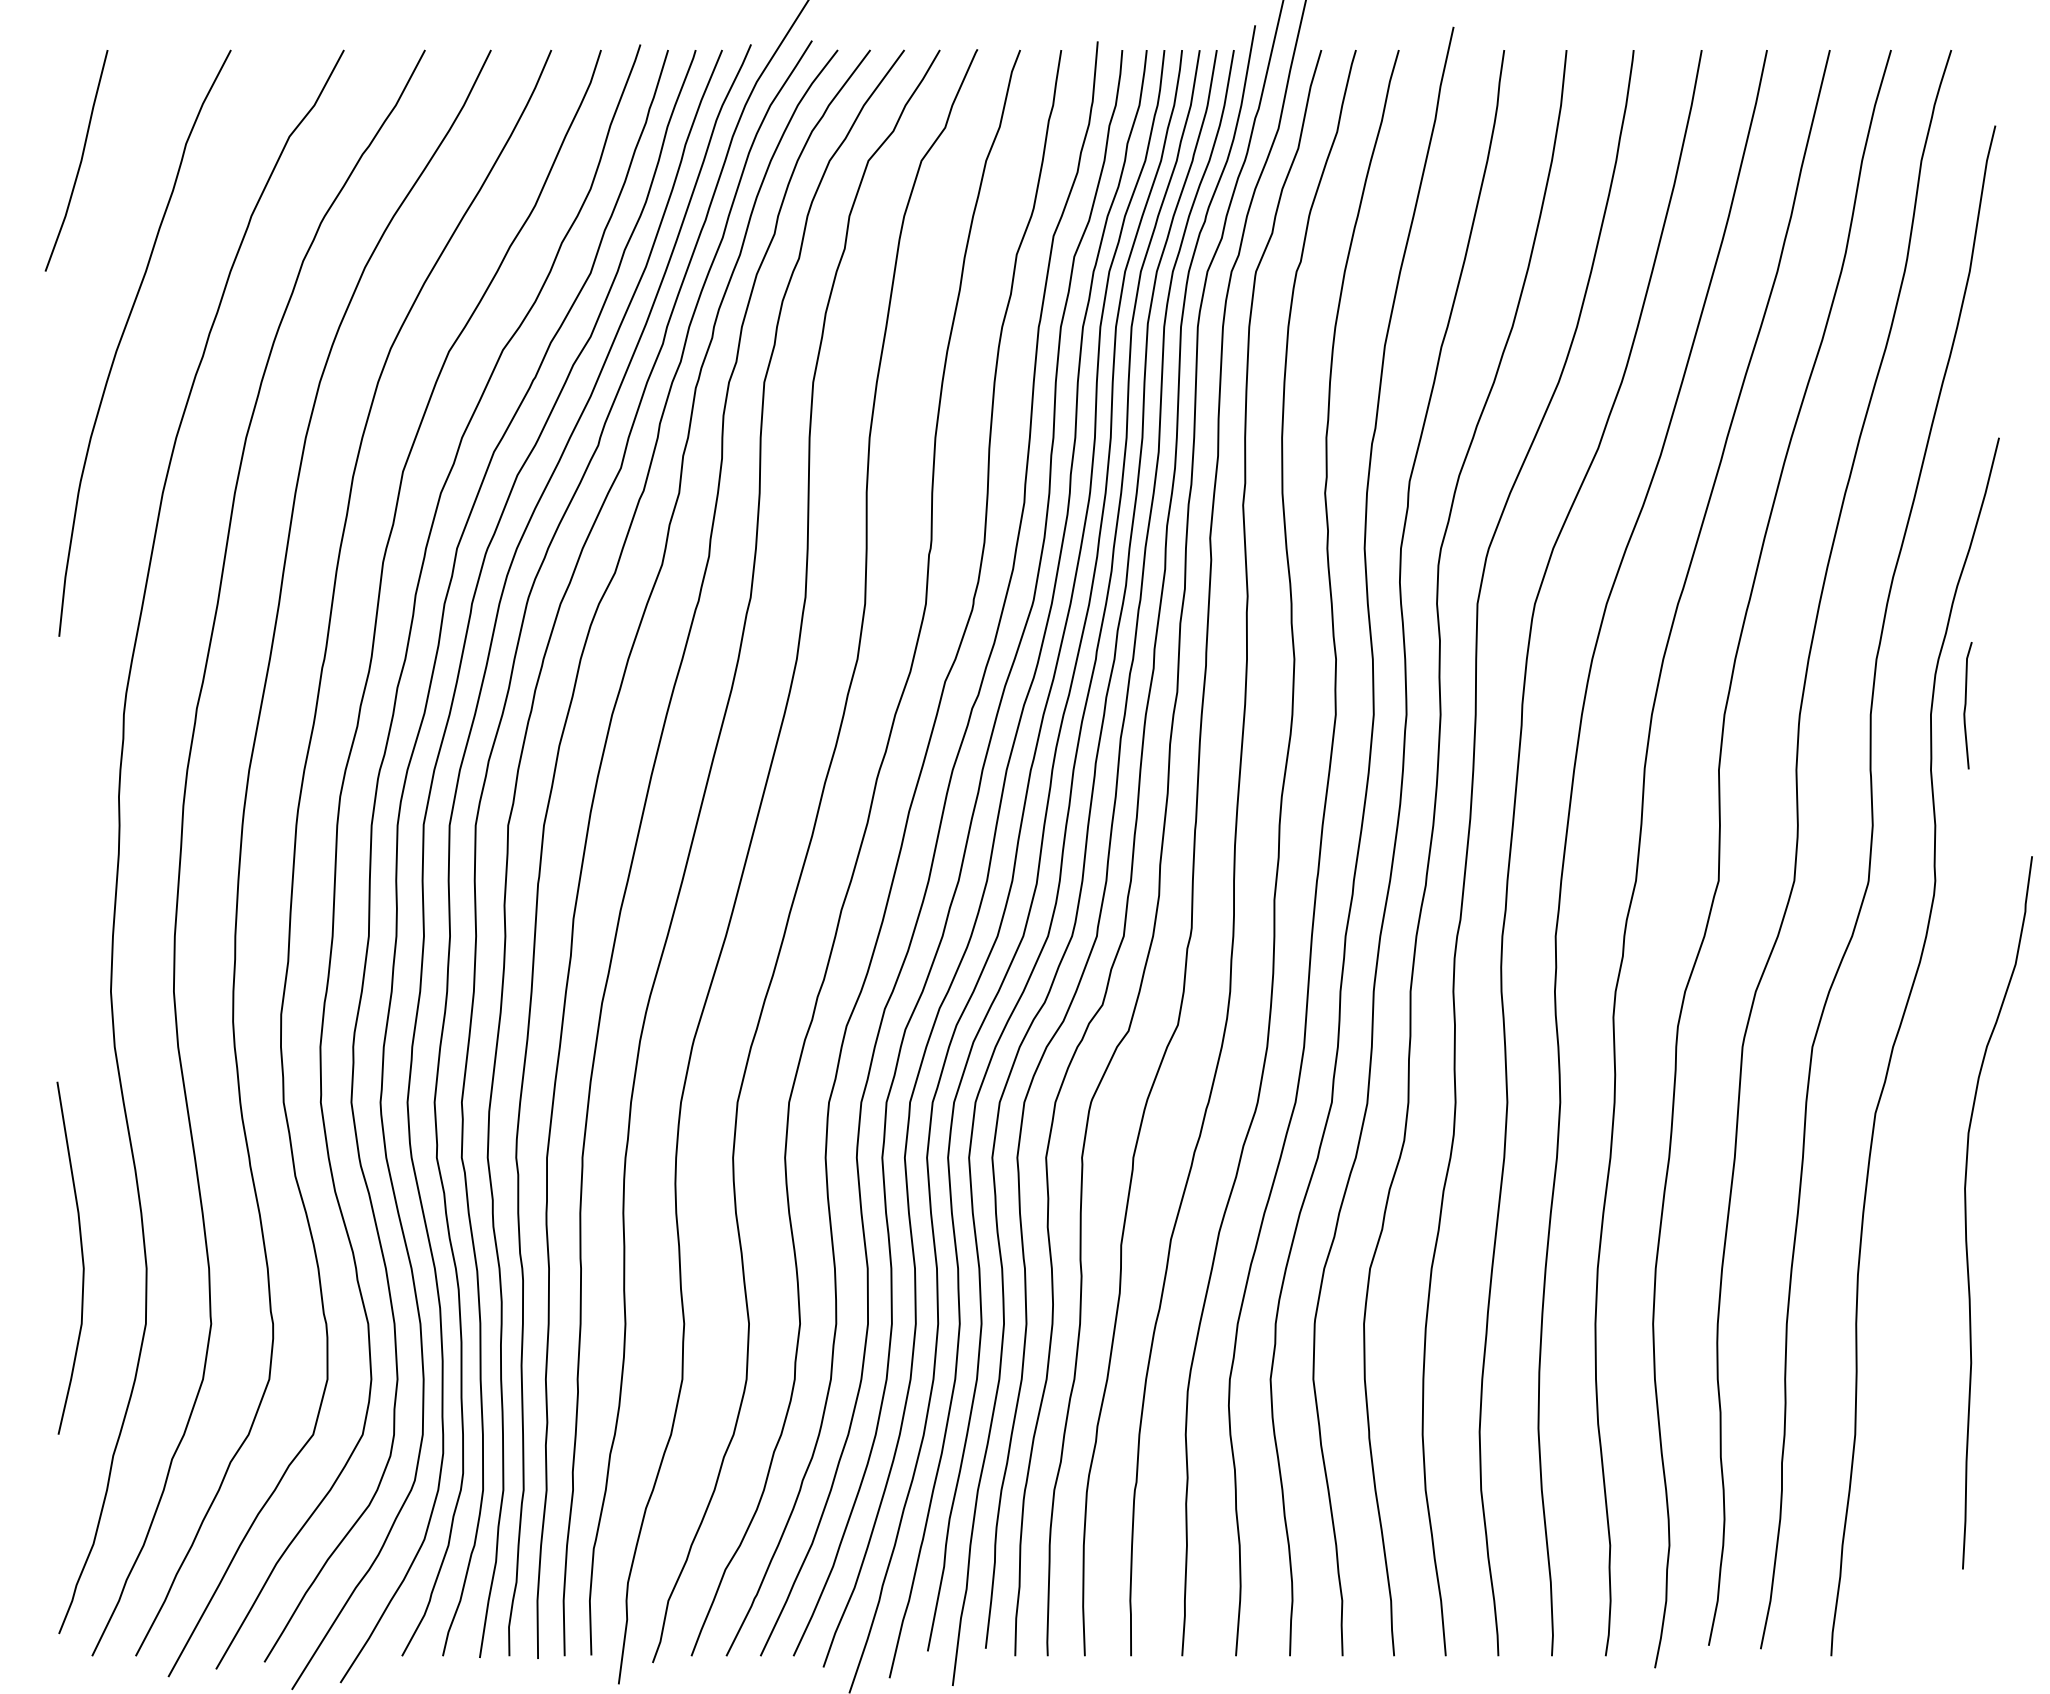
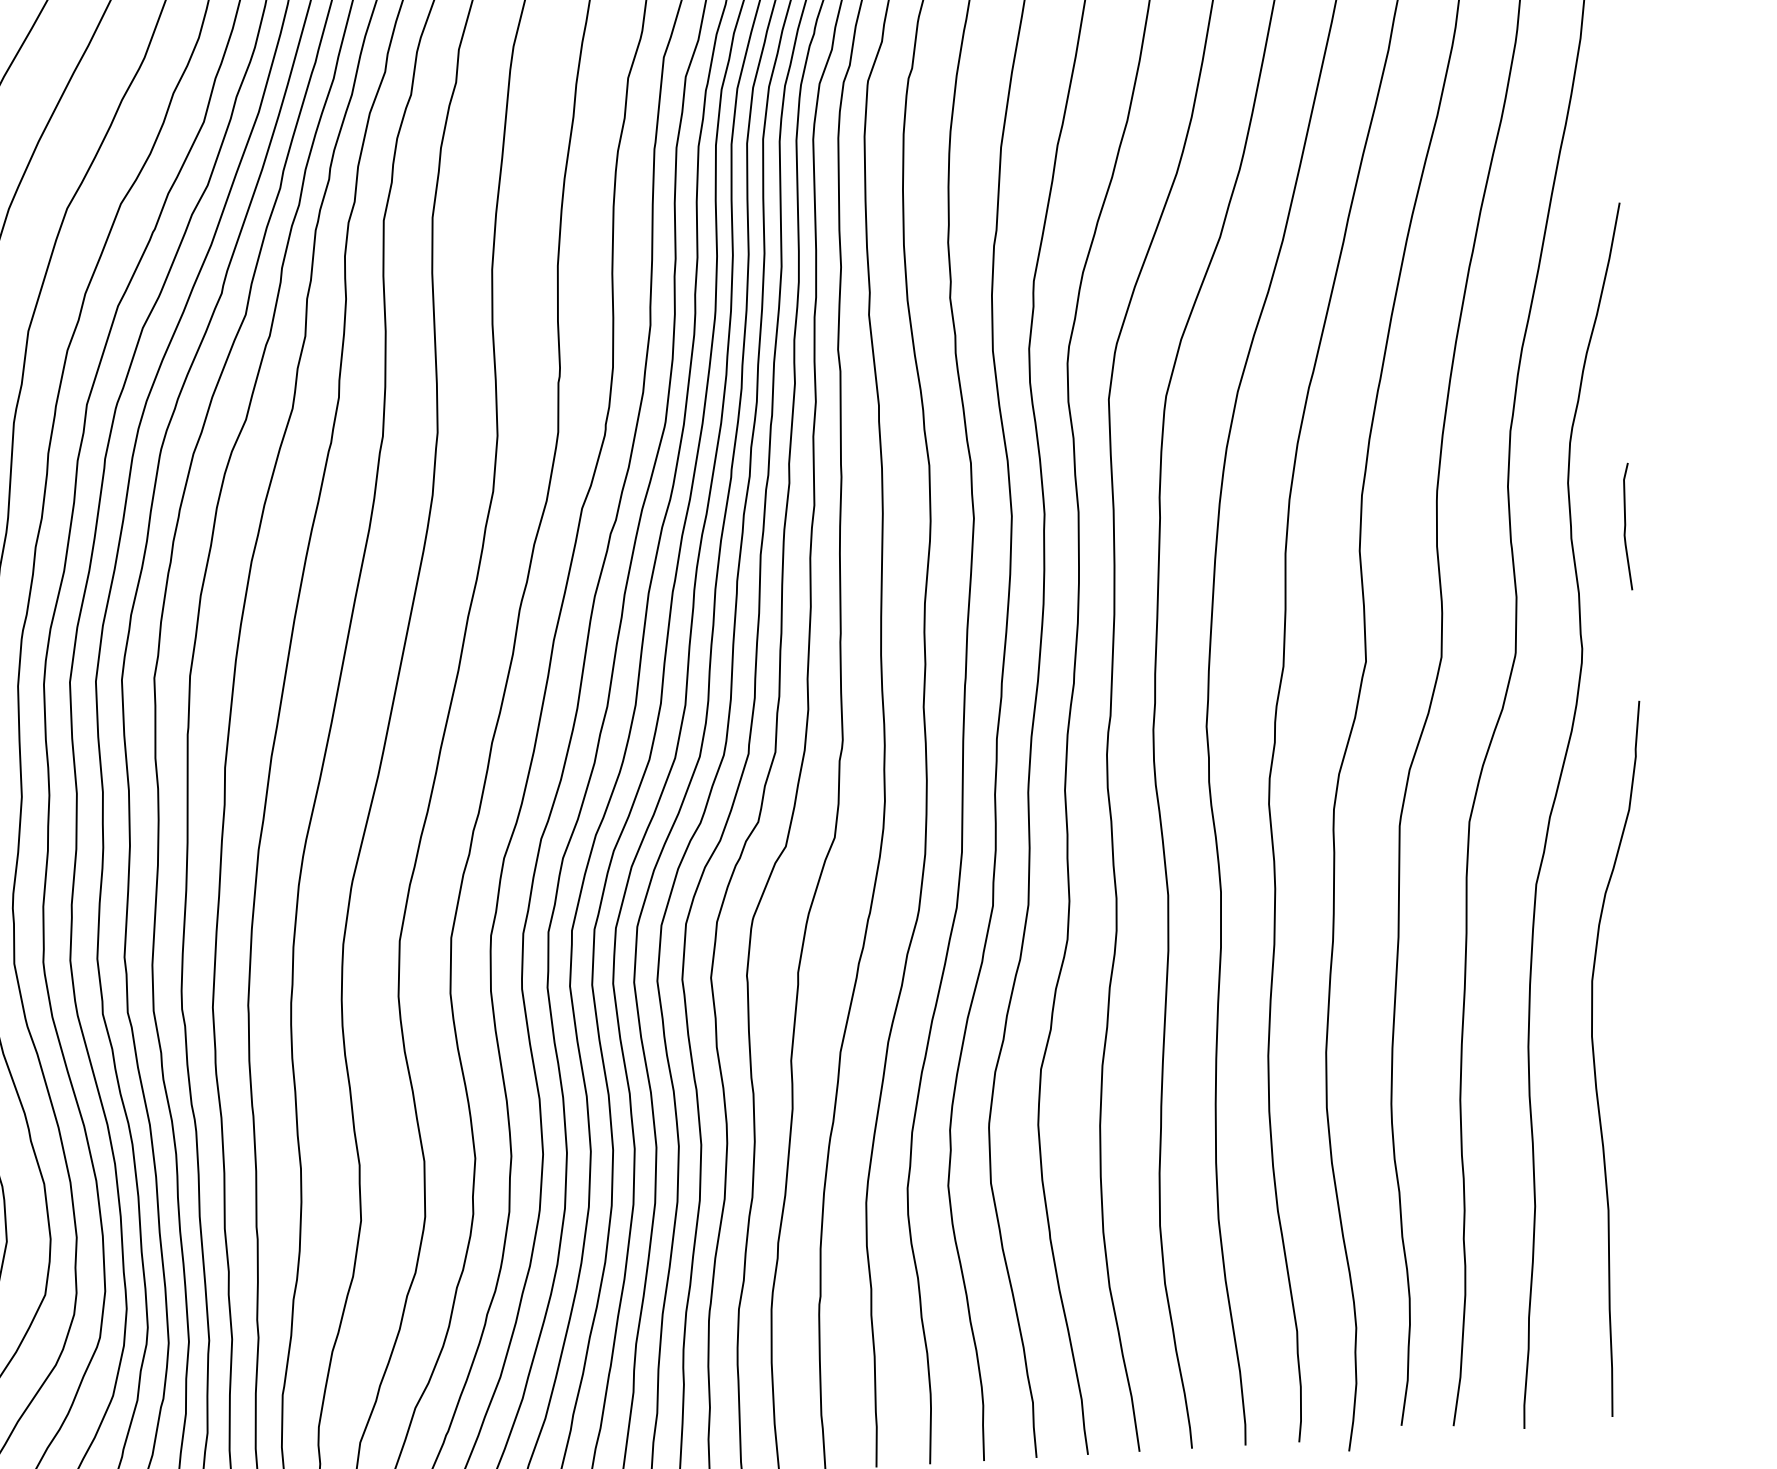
curve: (1966, 705) -> (1626, 526), moved
curve: (1966, 1212) -> (1594, 1060), moved

